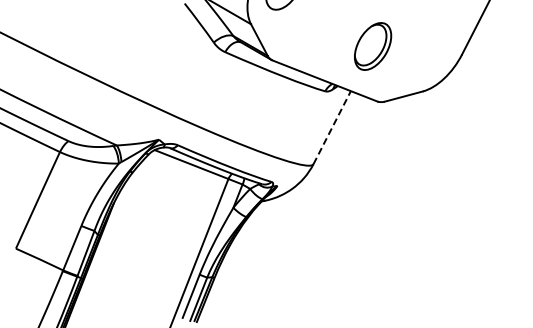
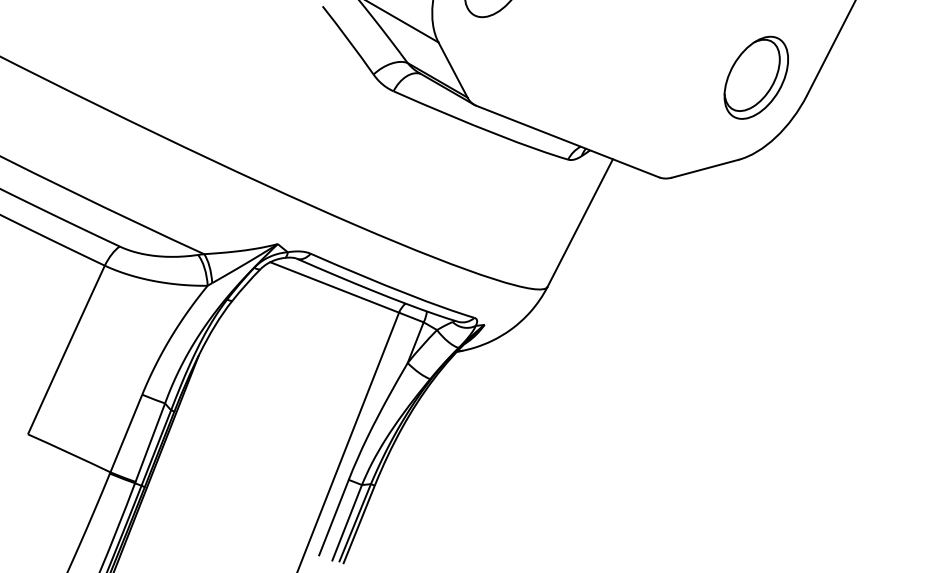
part: (373, 46) -> (757, 77), moved
line: (332, 127) -> (580, 222), dashed -> solid

